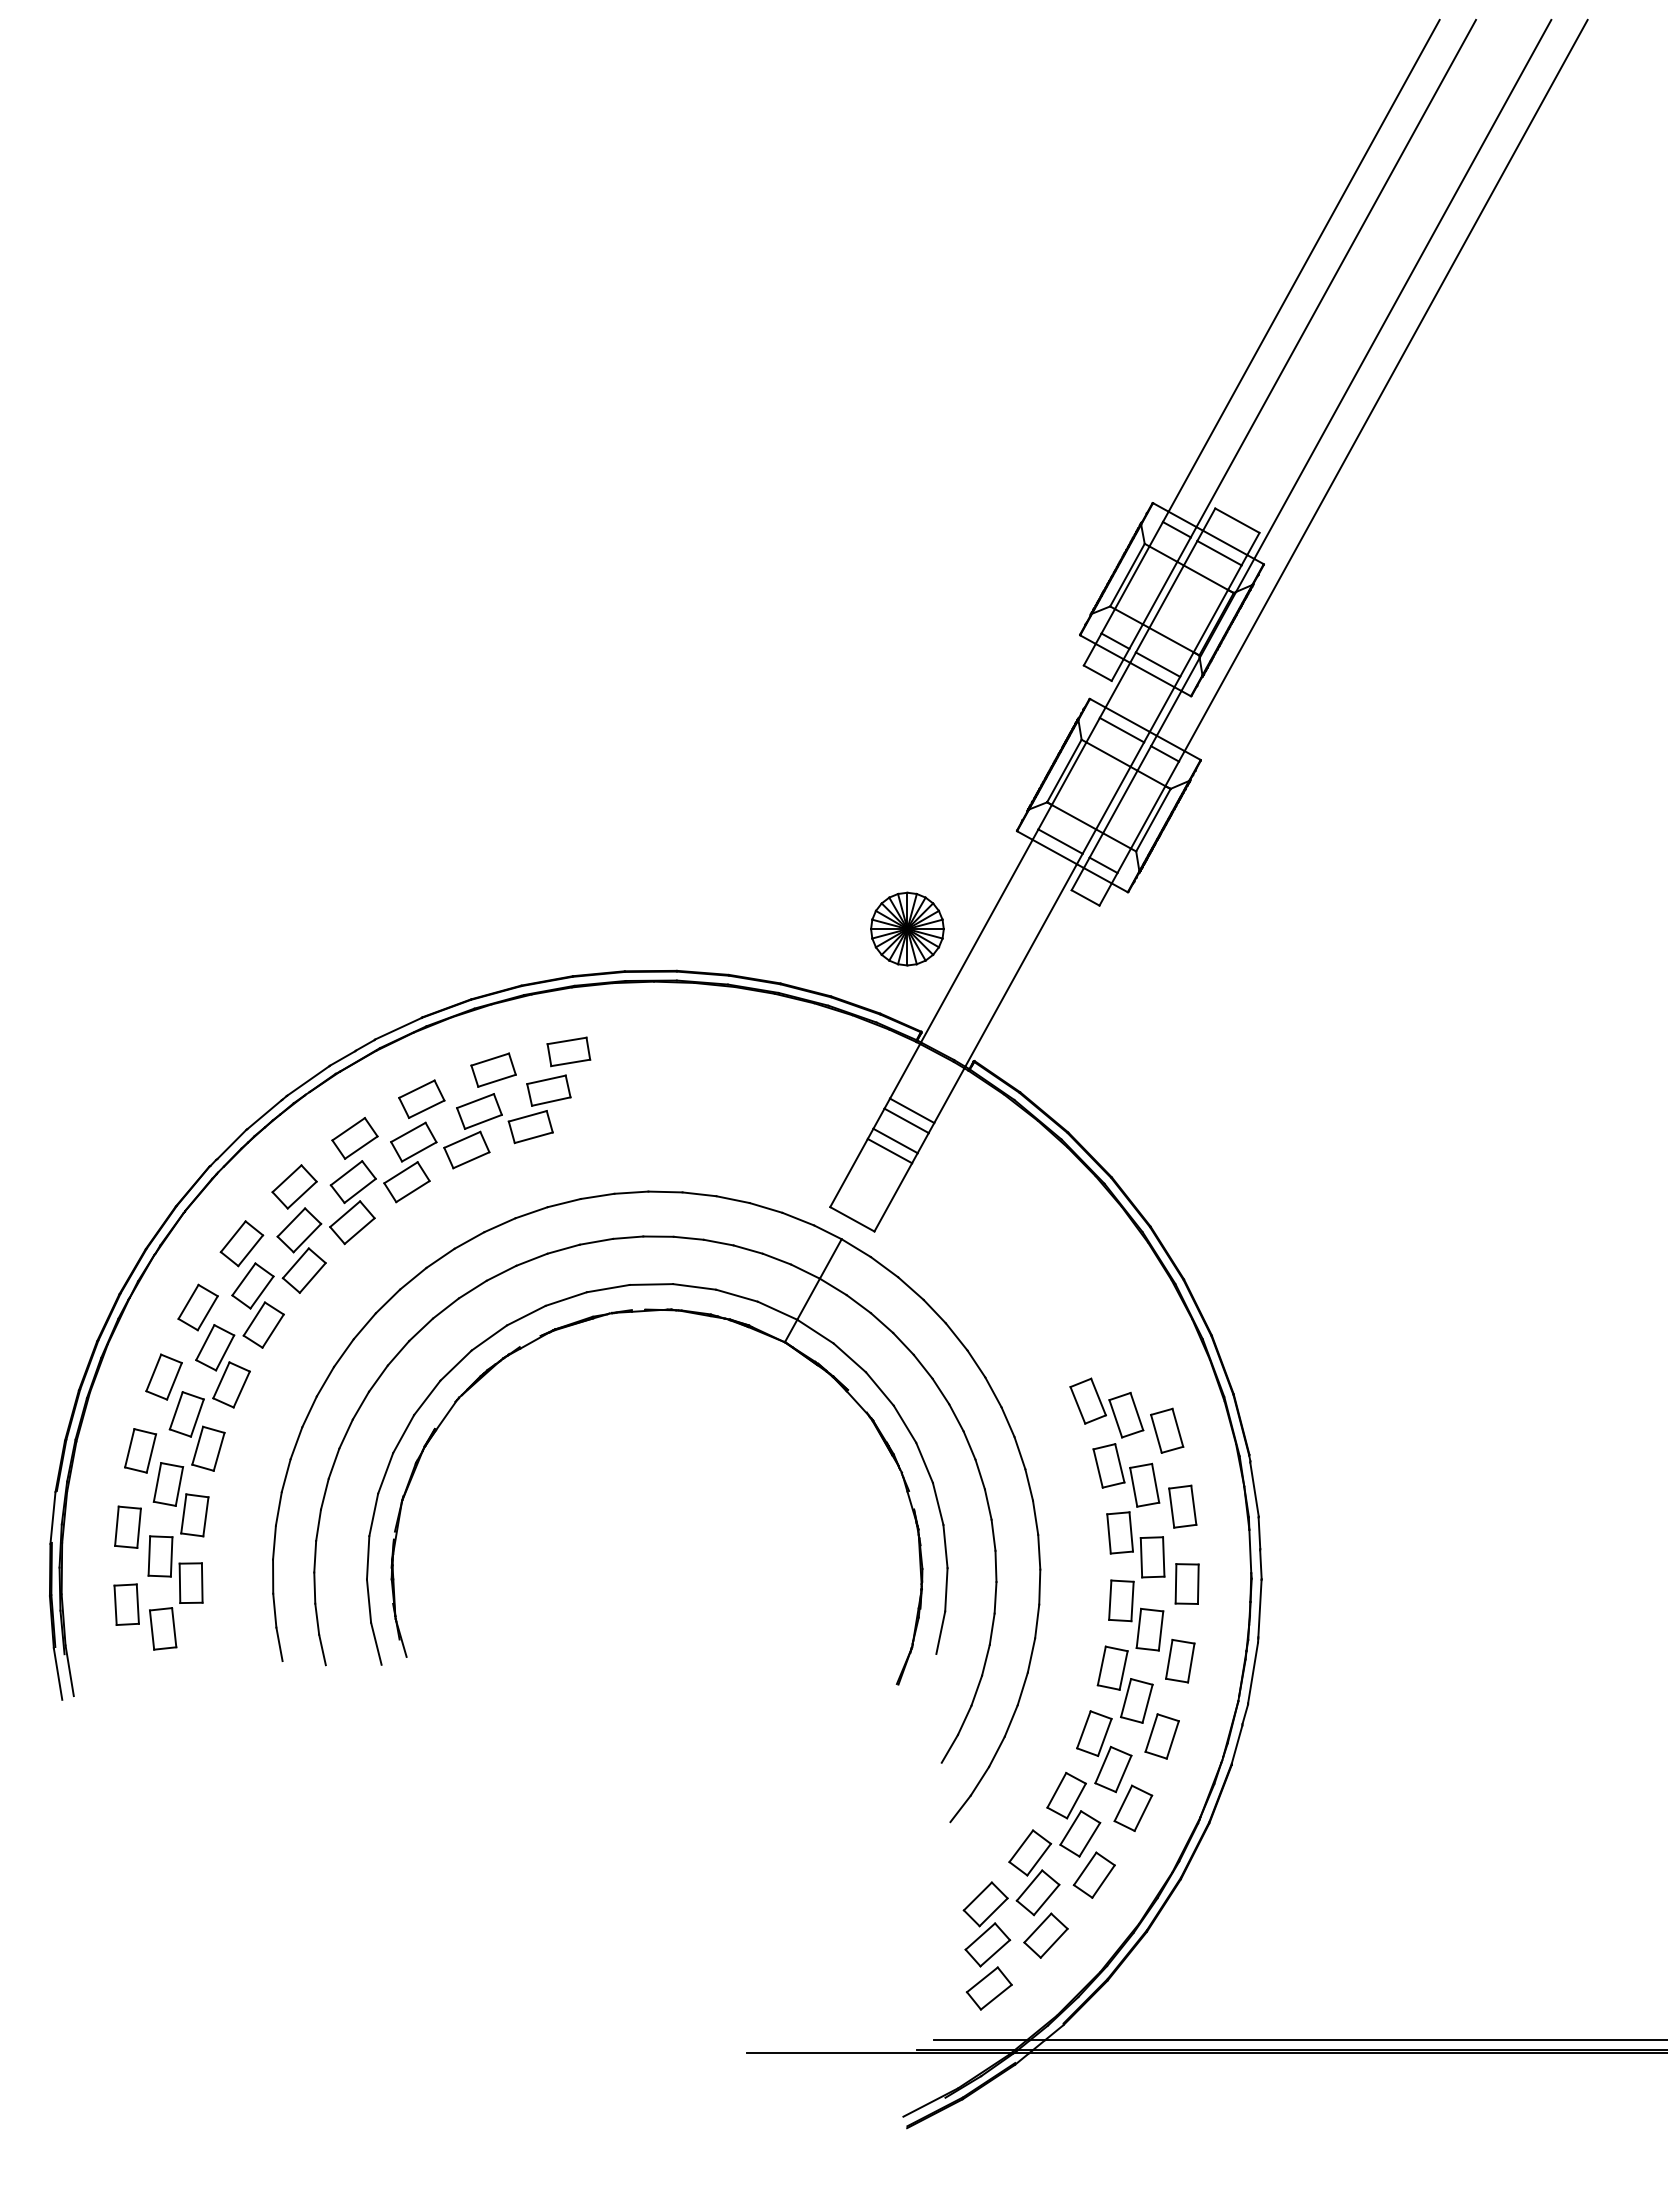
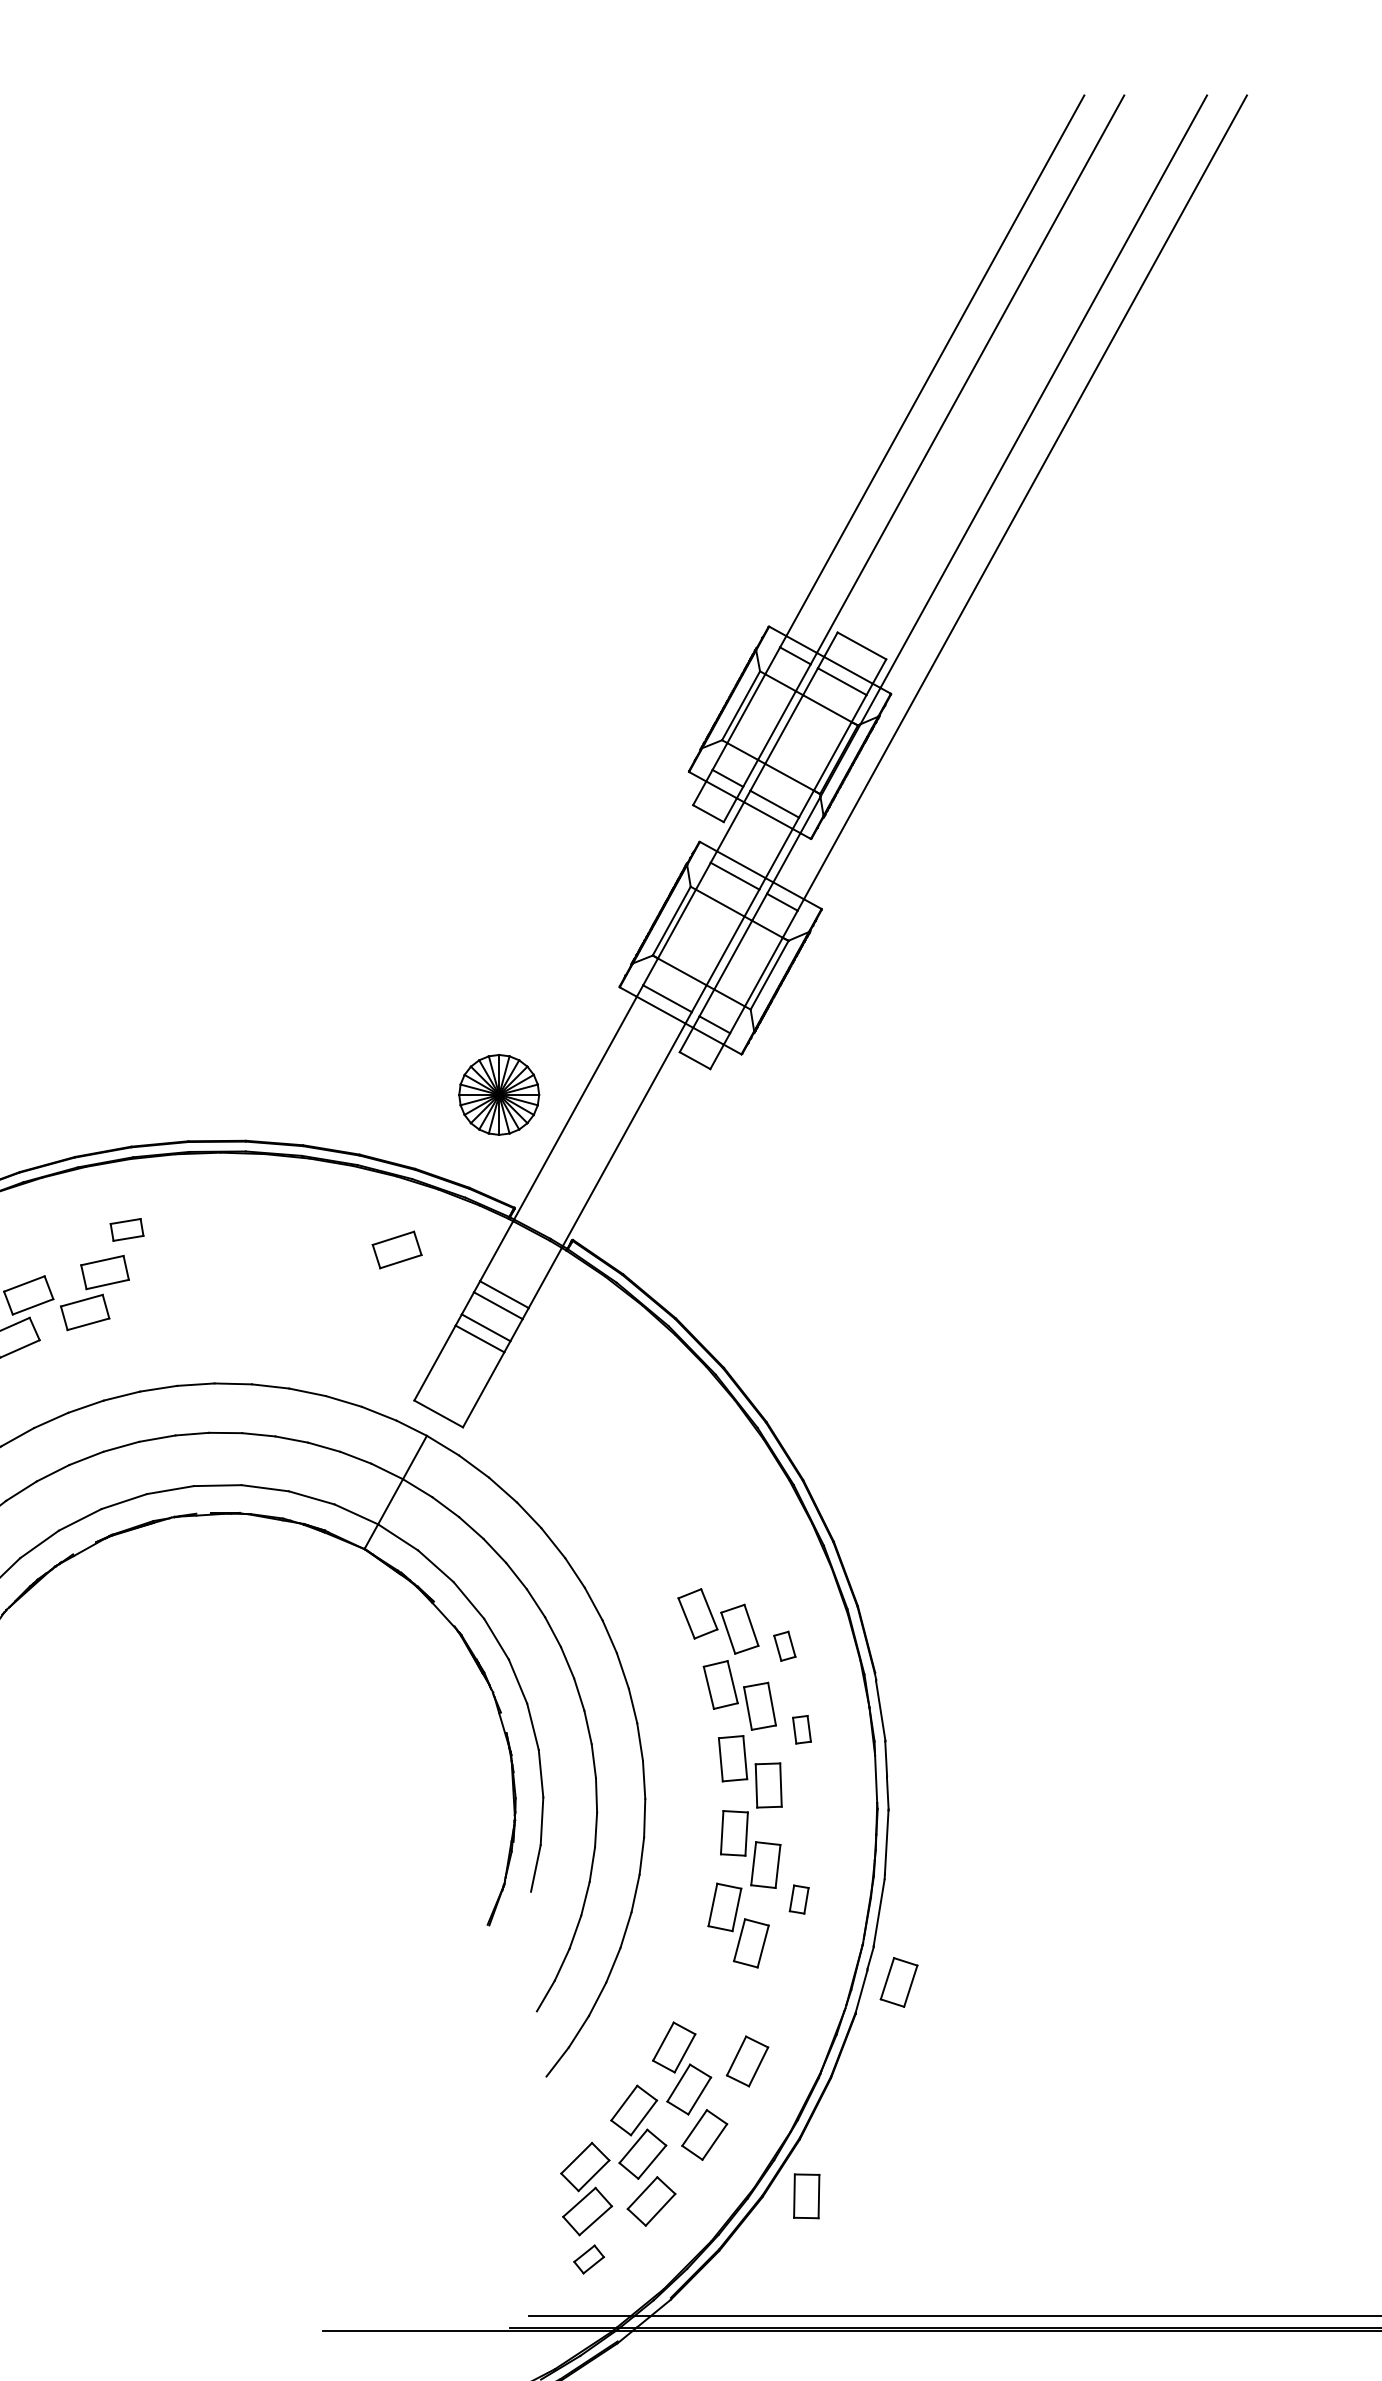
part: (568, 1051) -> (126, 1229), size x0.7
part: (493, 1069) -> (397, 1249), moved
part: (1167, 1430) -> (785, 1646), size x0.6
part: (1182, 1506) -> (801, 1729), size x0.6
part: (1186, 1583) -> (805, 2195), moved
part: (1180, 1660) -> (799, 1898), size x0.6
part: (1161, 1736) -> (898, 1982), moved
part: (1104, 1751) -> (715, 1998), removed
part: (988, 1988) -> (588, 2259), size x0.6

